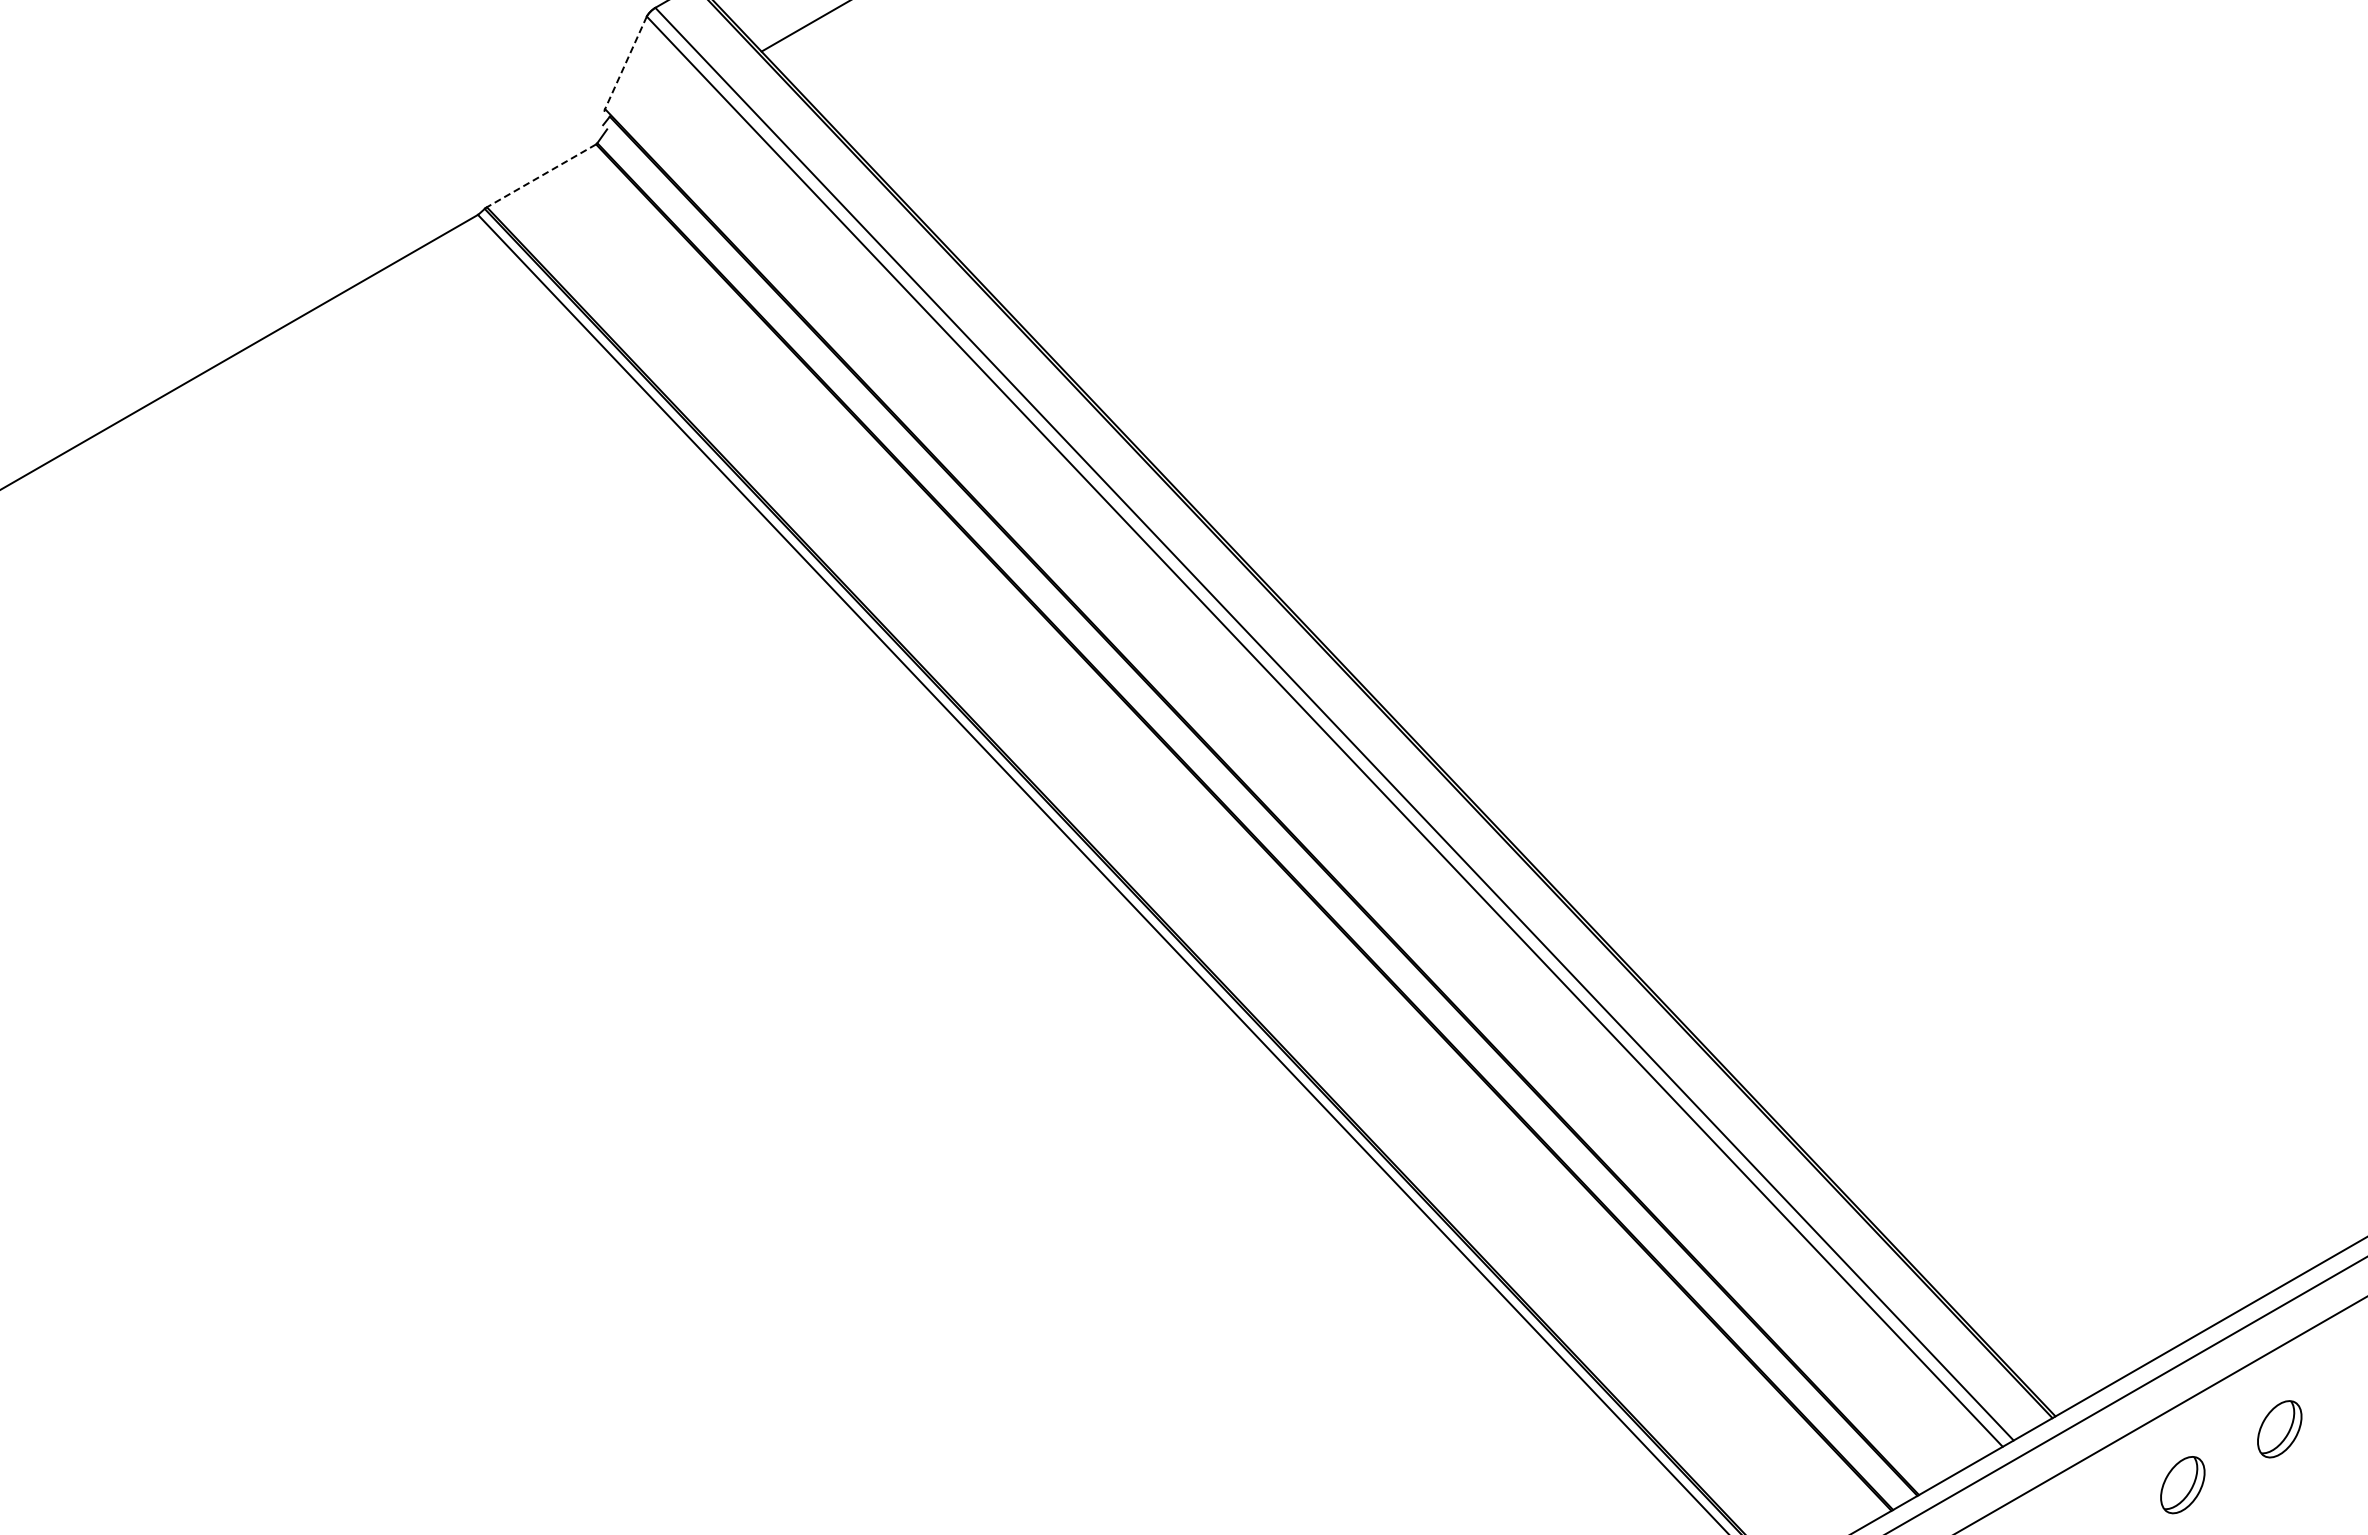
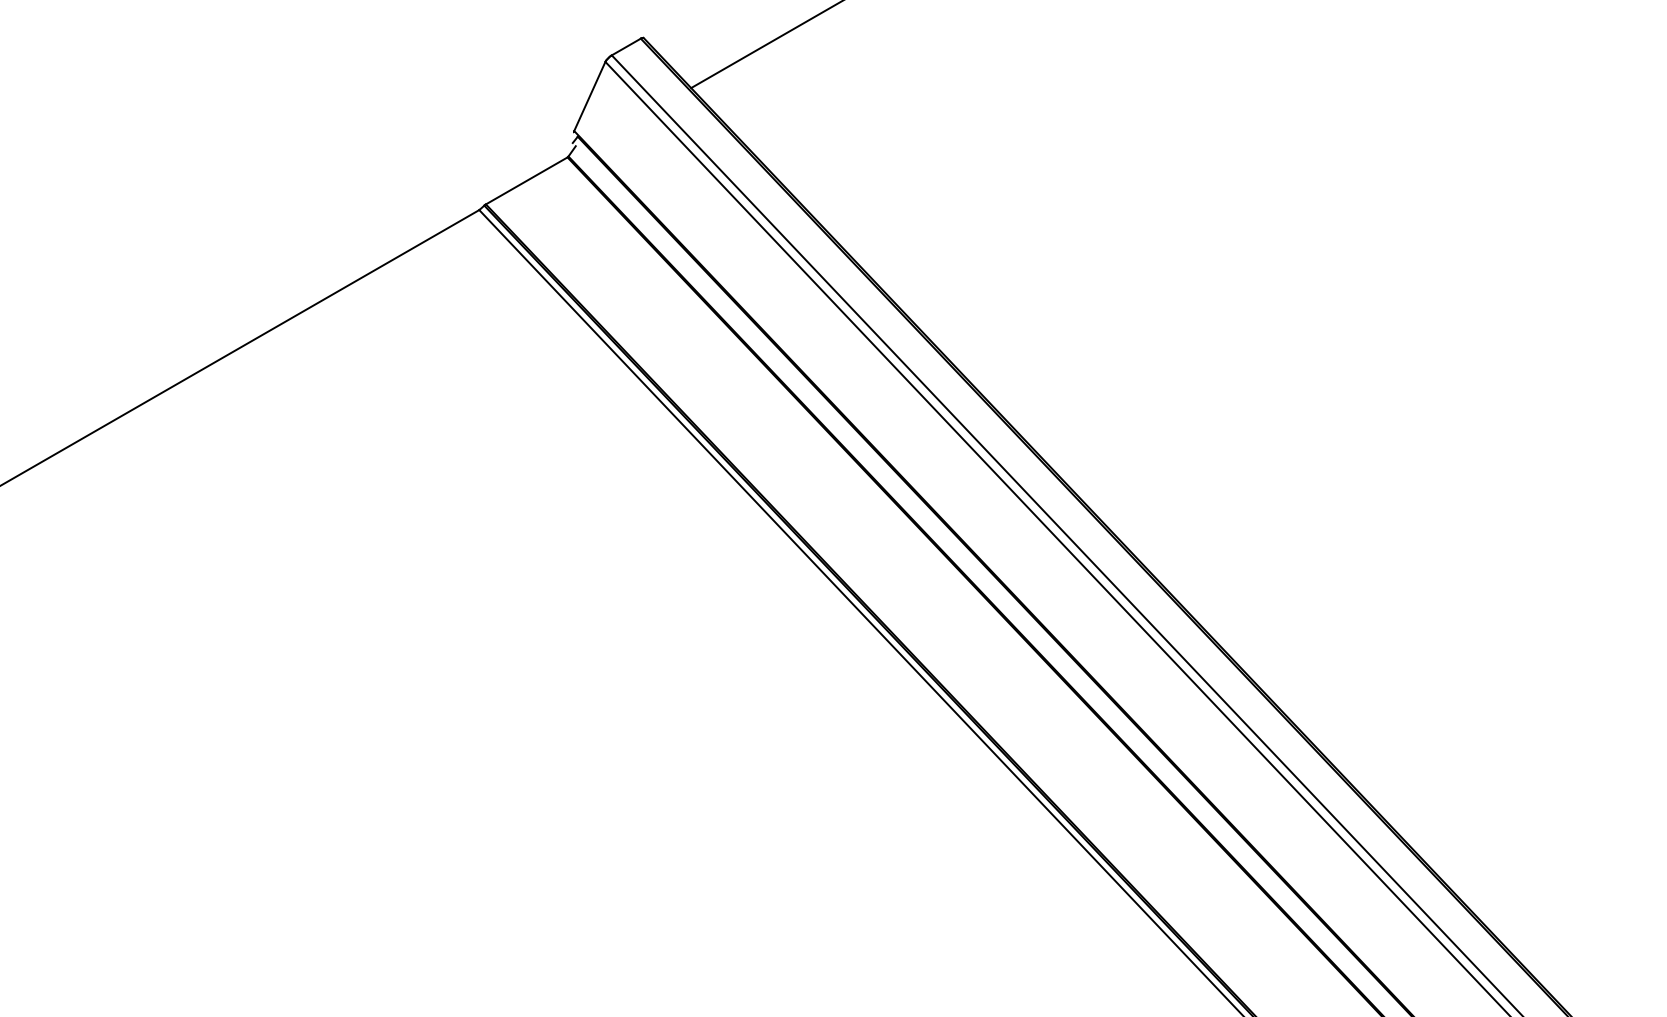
line: (625, 62) -> (589, 96), dashed -> solid
line: (541, 175) -> (526, 180), dashed -> solid

